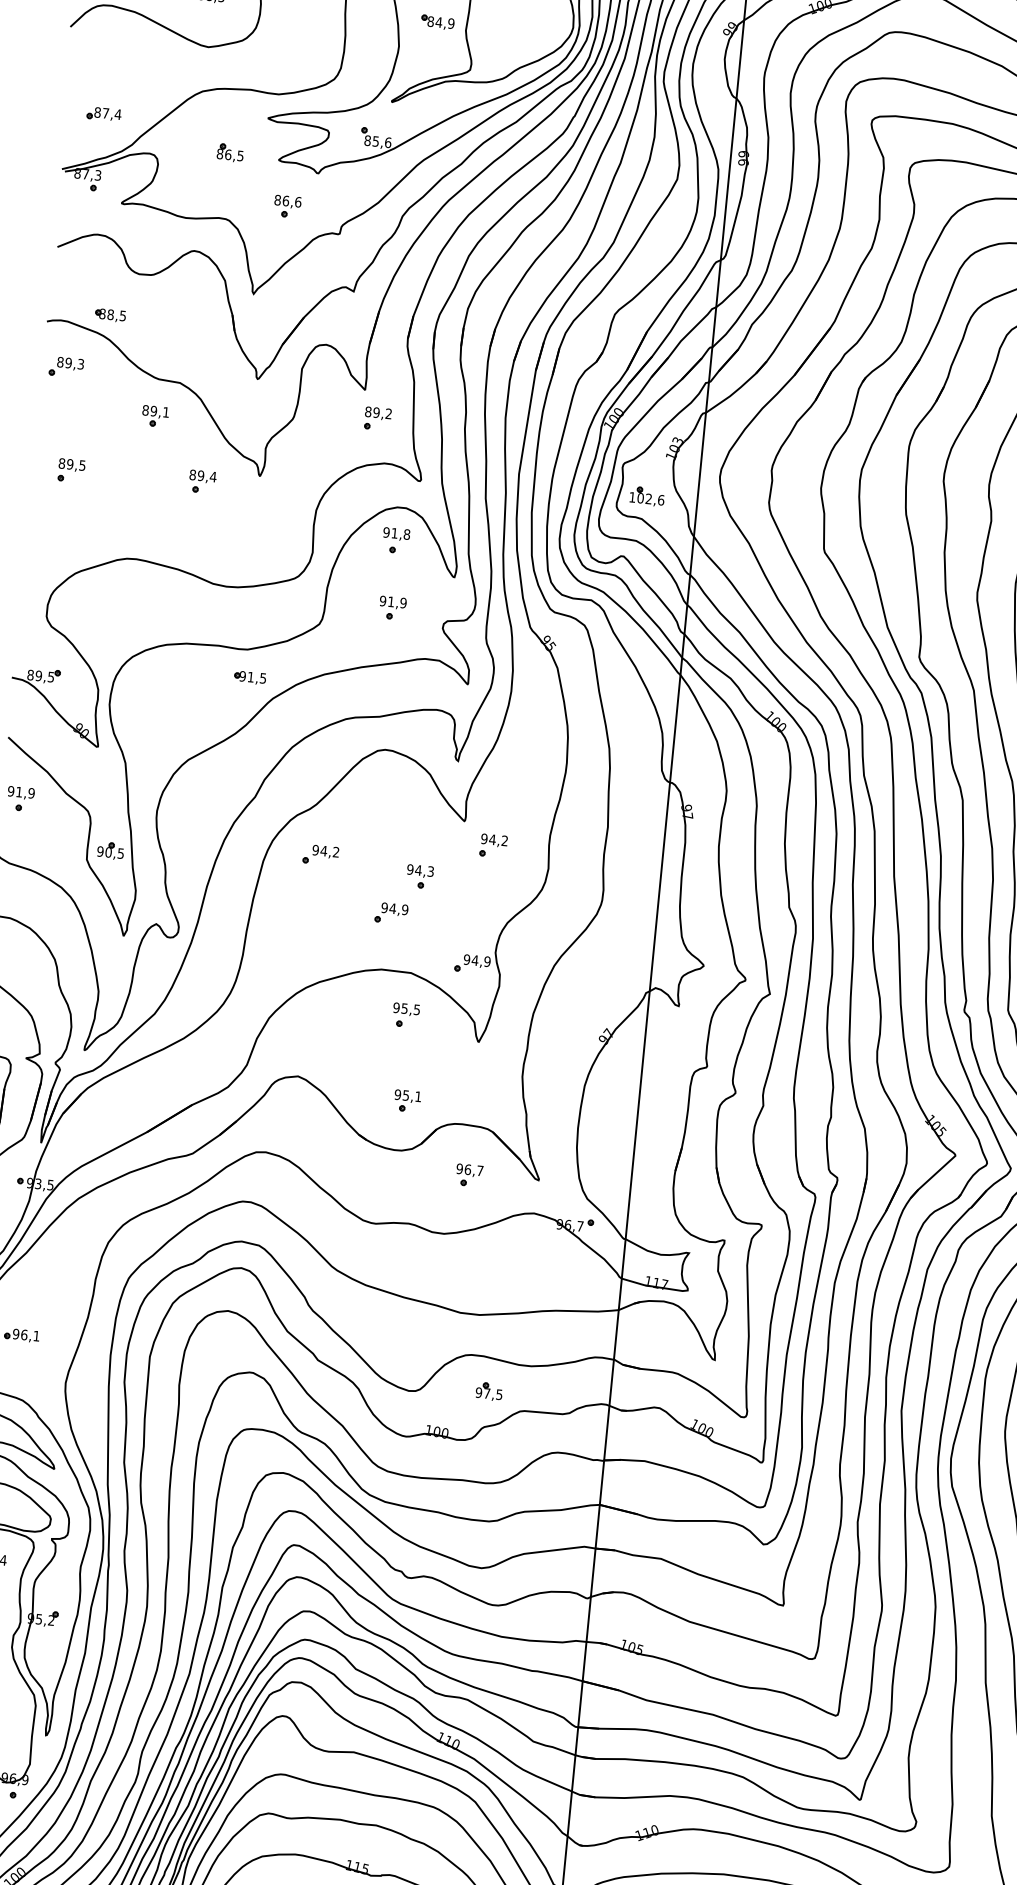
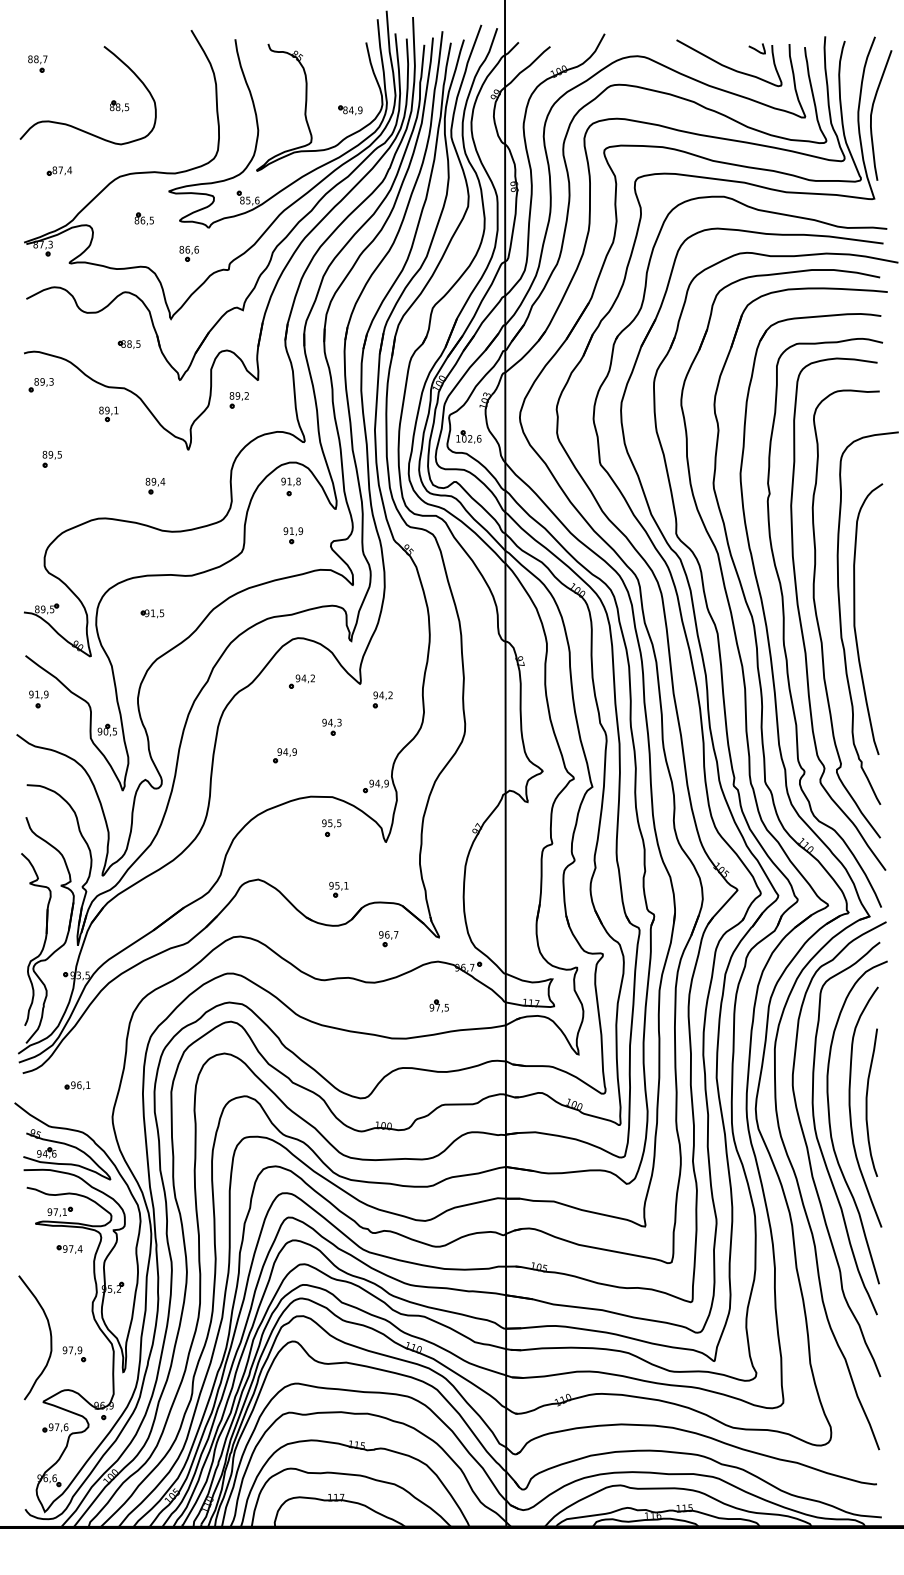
part: (437, 22) -> (350, 110), moved
part: (102, 113) -> (58, 170), moved
part: (109, 315) -> (128, 344), moved
part: (376, 419) -> (238, 400), moved
part: (202, 482) -> (155, 486), moved
part: (250, 677) -> (152, 613), moved
part: (320, 854) -> (301, 681), moved
part: (390, 913) -> (284, 755), moved
part: (488, 1390) -> (438, 1005), moved

